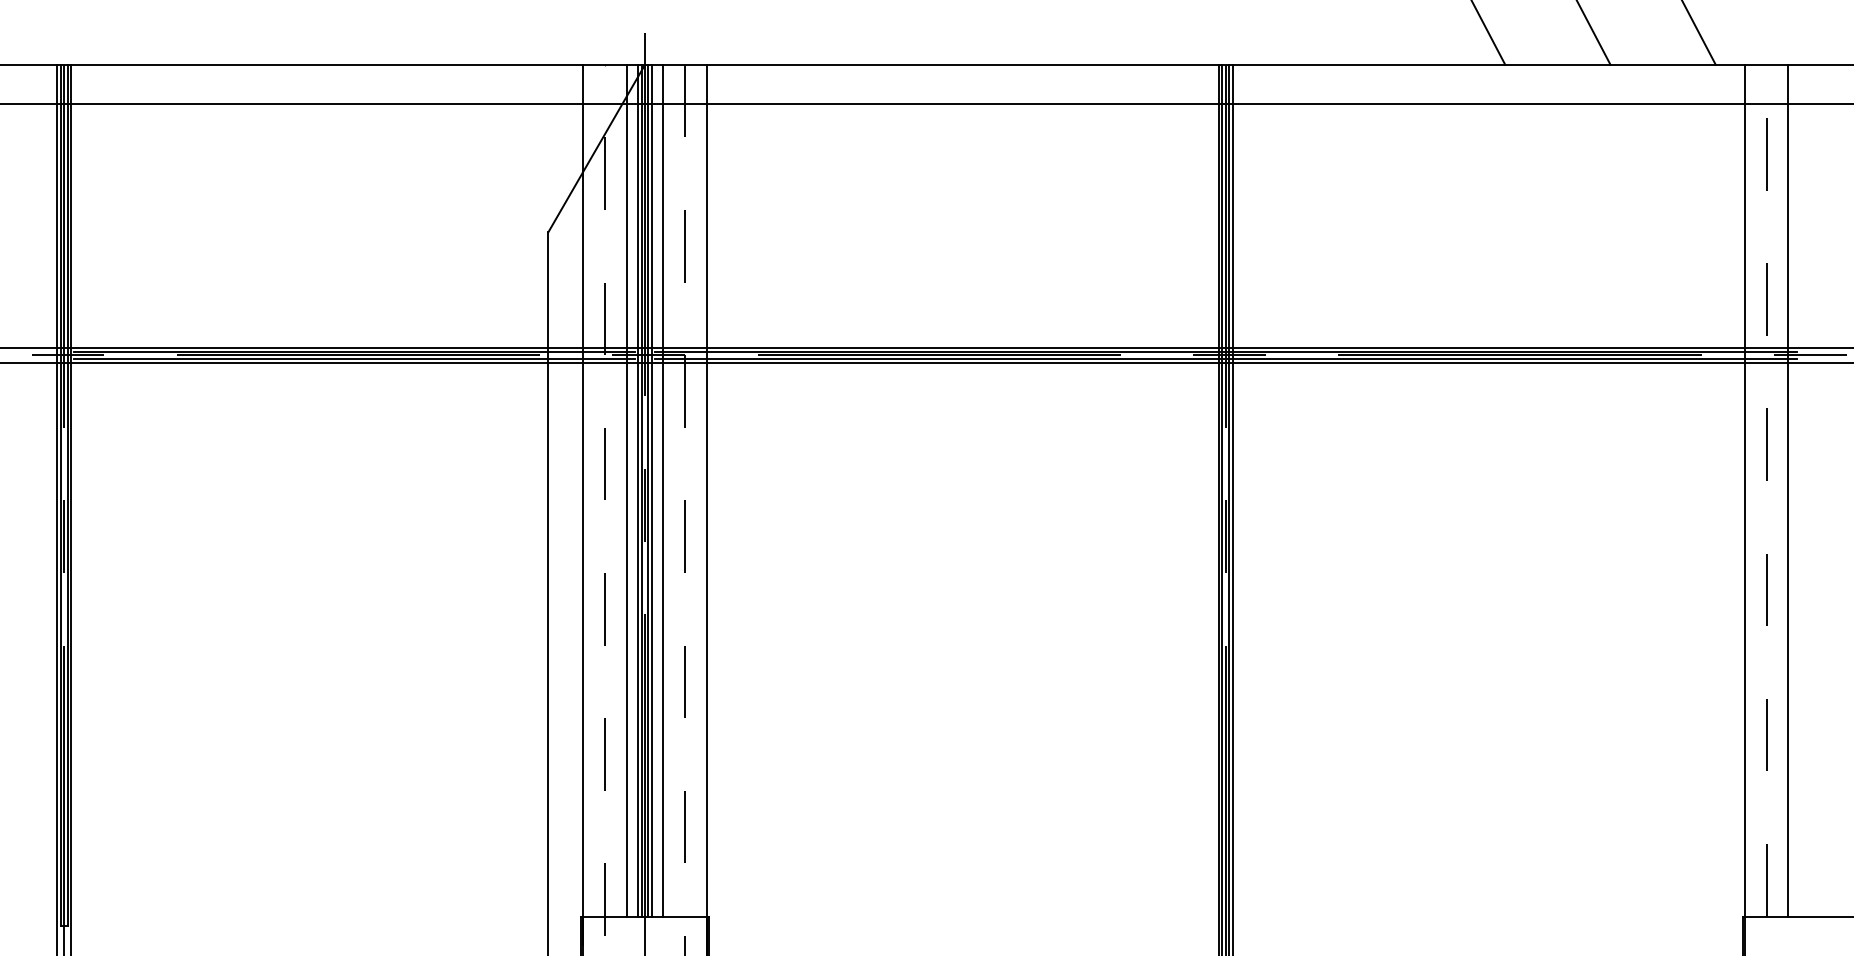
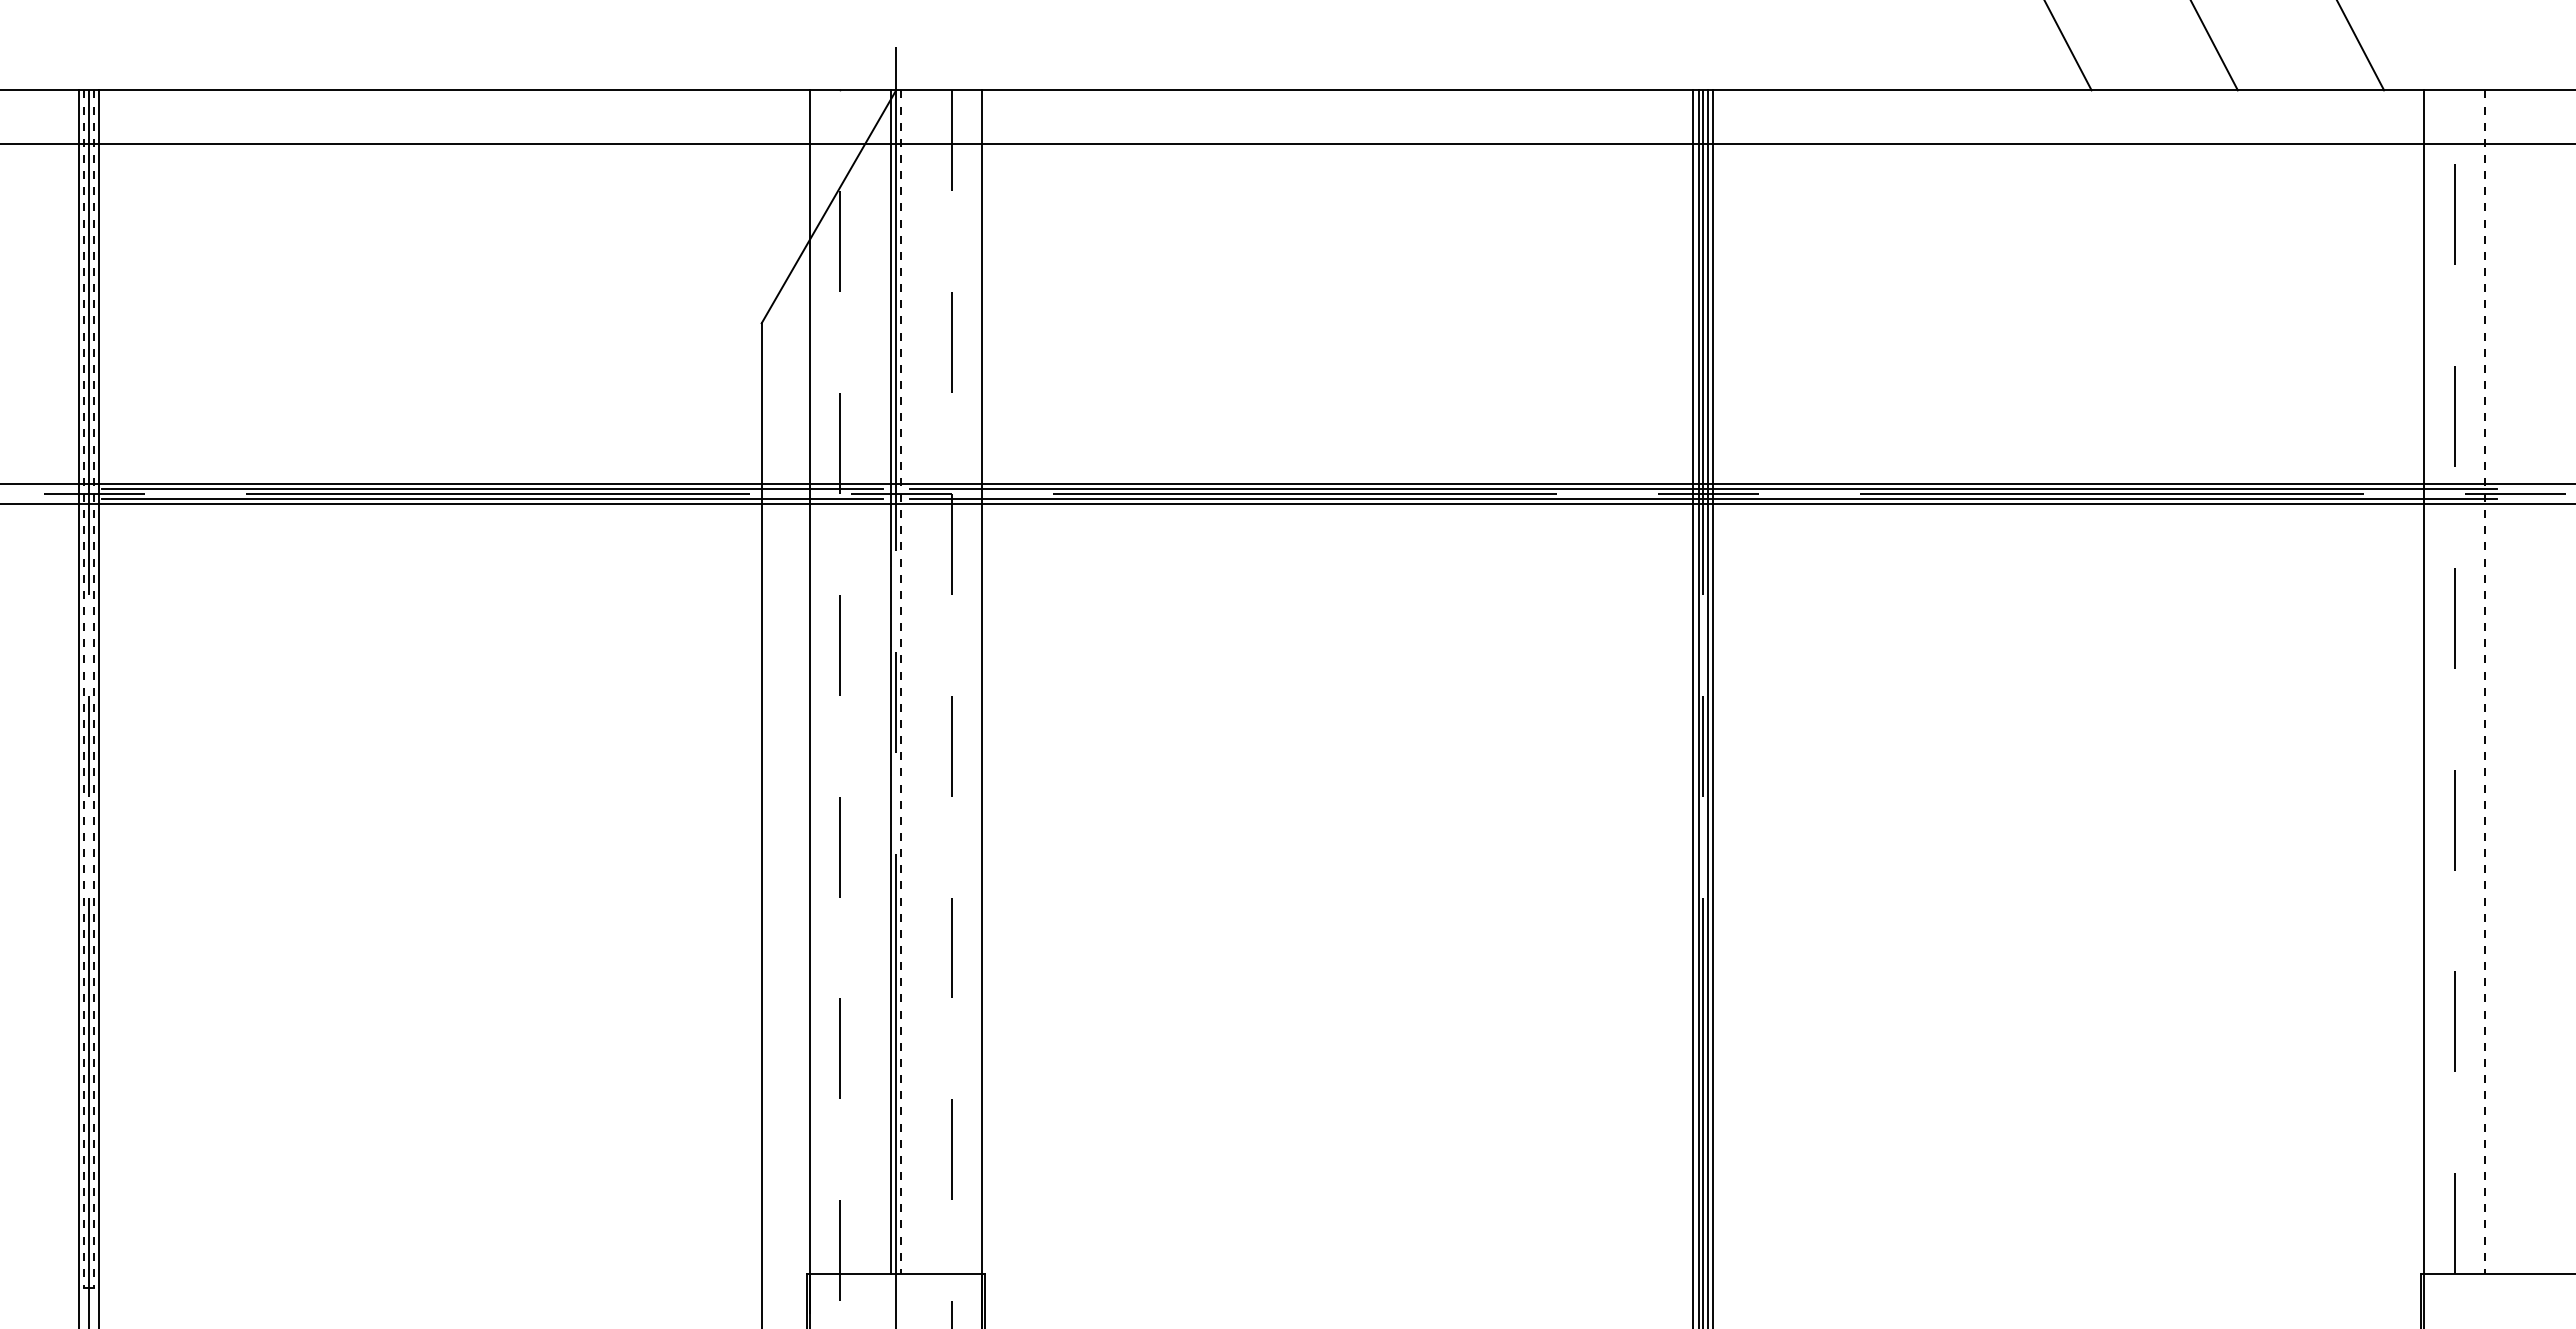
line: (626, 490) -> (870, 682), removed
line: (638, 490) -> (886, 682), removed
line: (648, 490) -> (900, 682), solid -> dashed
line: (652, 490) -> (906, 682), removed
line: (663, 490) -> (921, 682), removed
line: (1788, 490) -> (2484, 682), solid -> dashed
line: (60, 495) -> (84, 688), solid -> dashed
line: (67, 495) -> (93, 688), solid -> dashed

